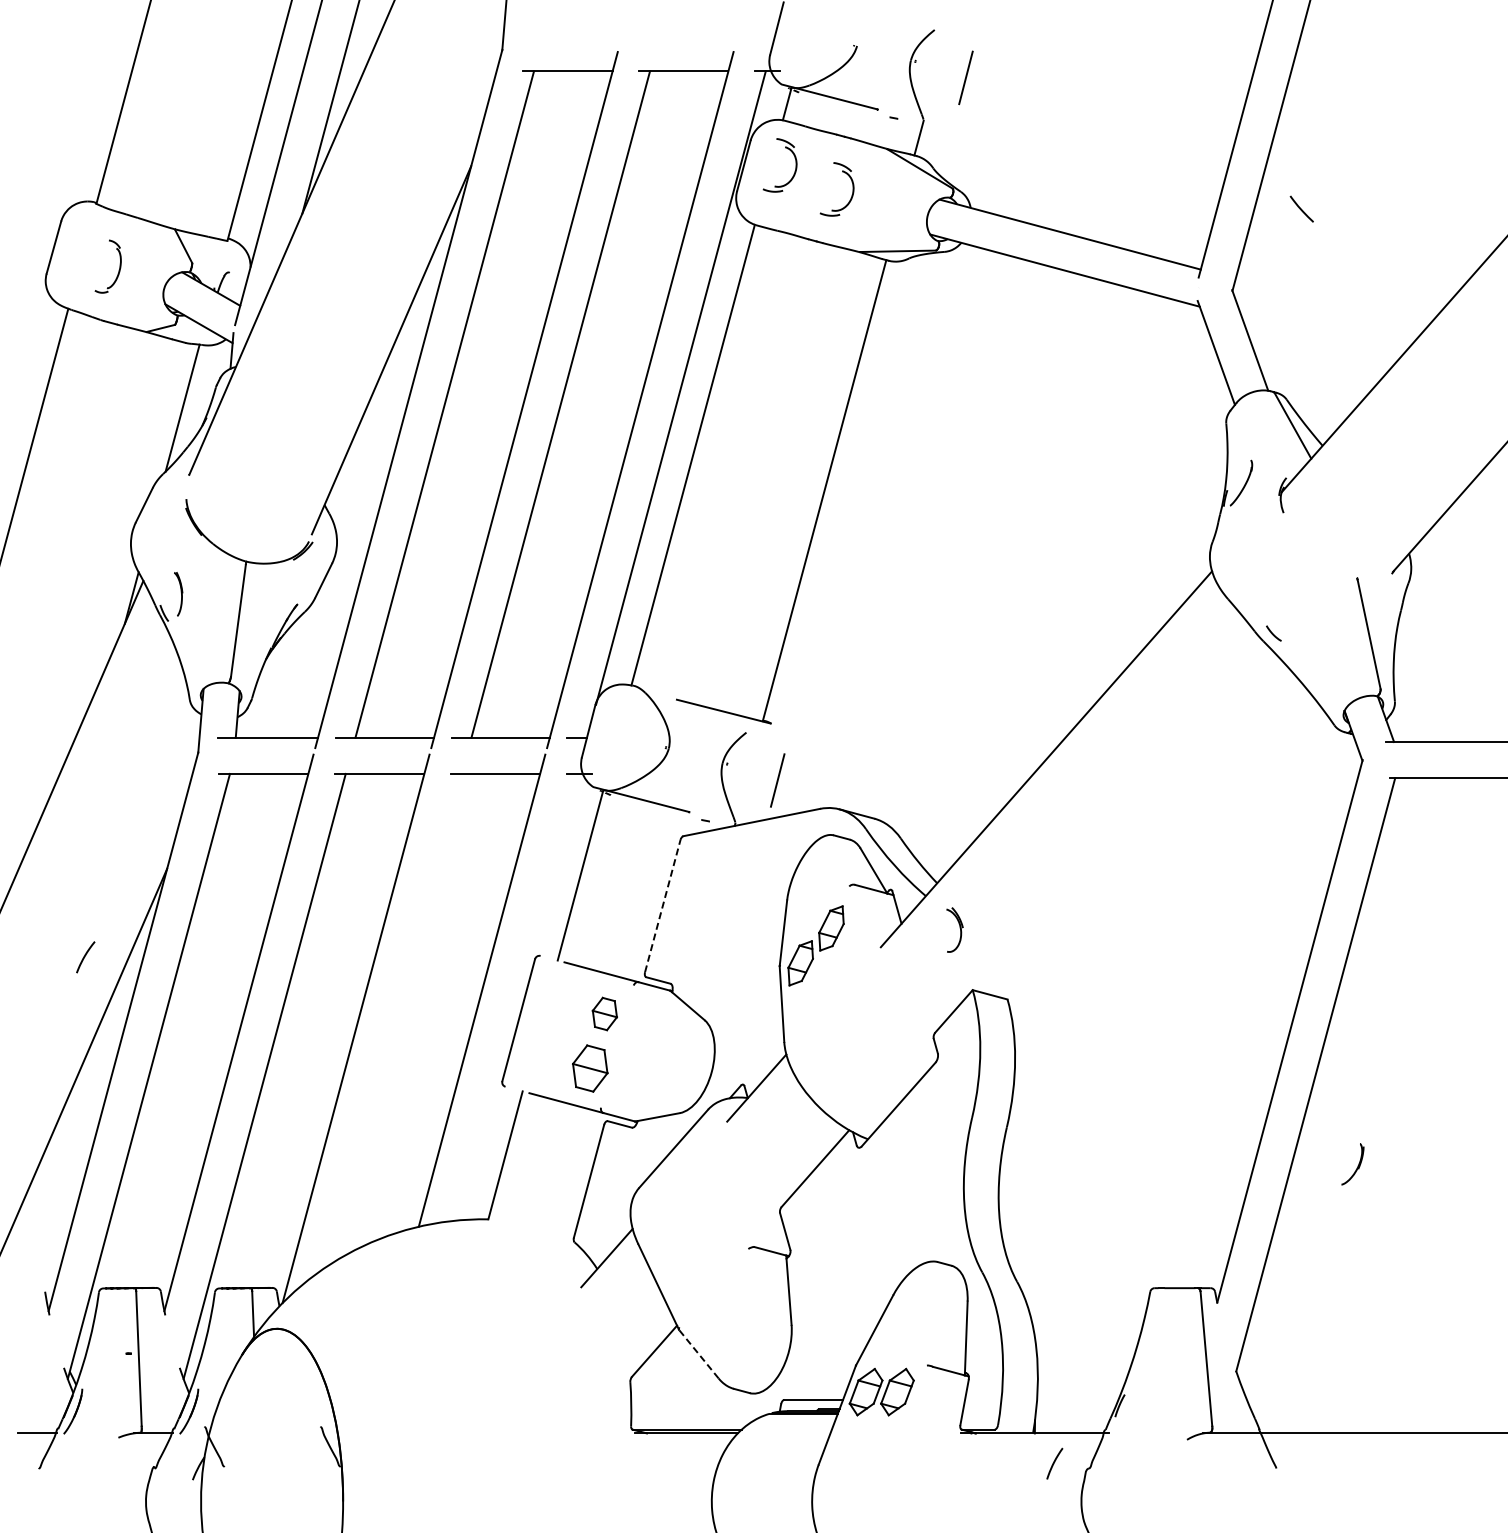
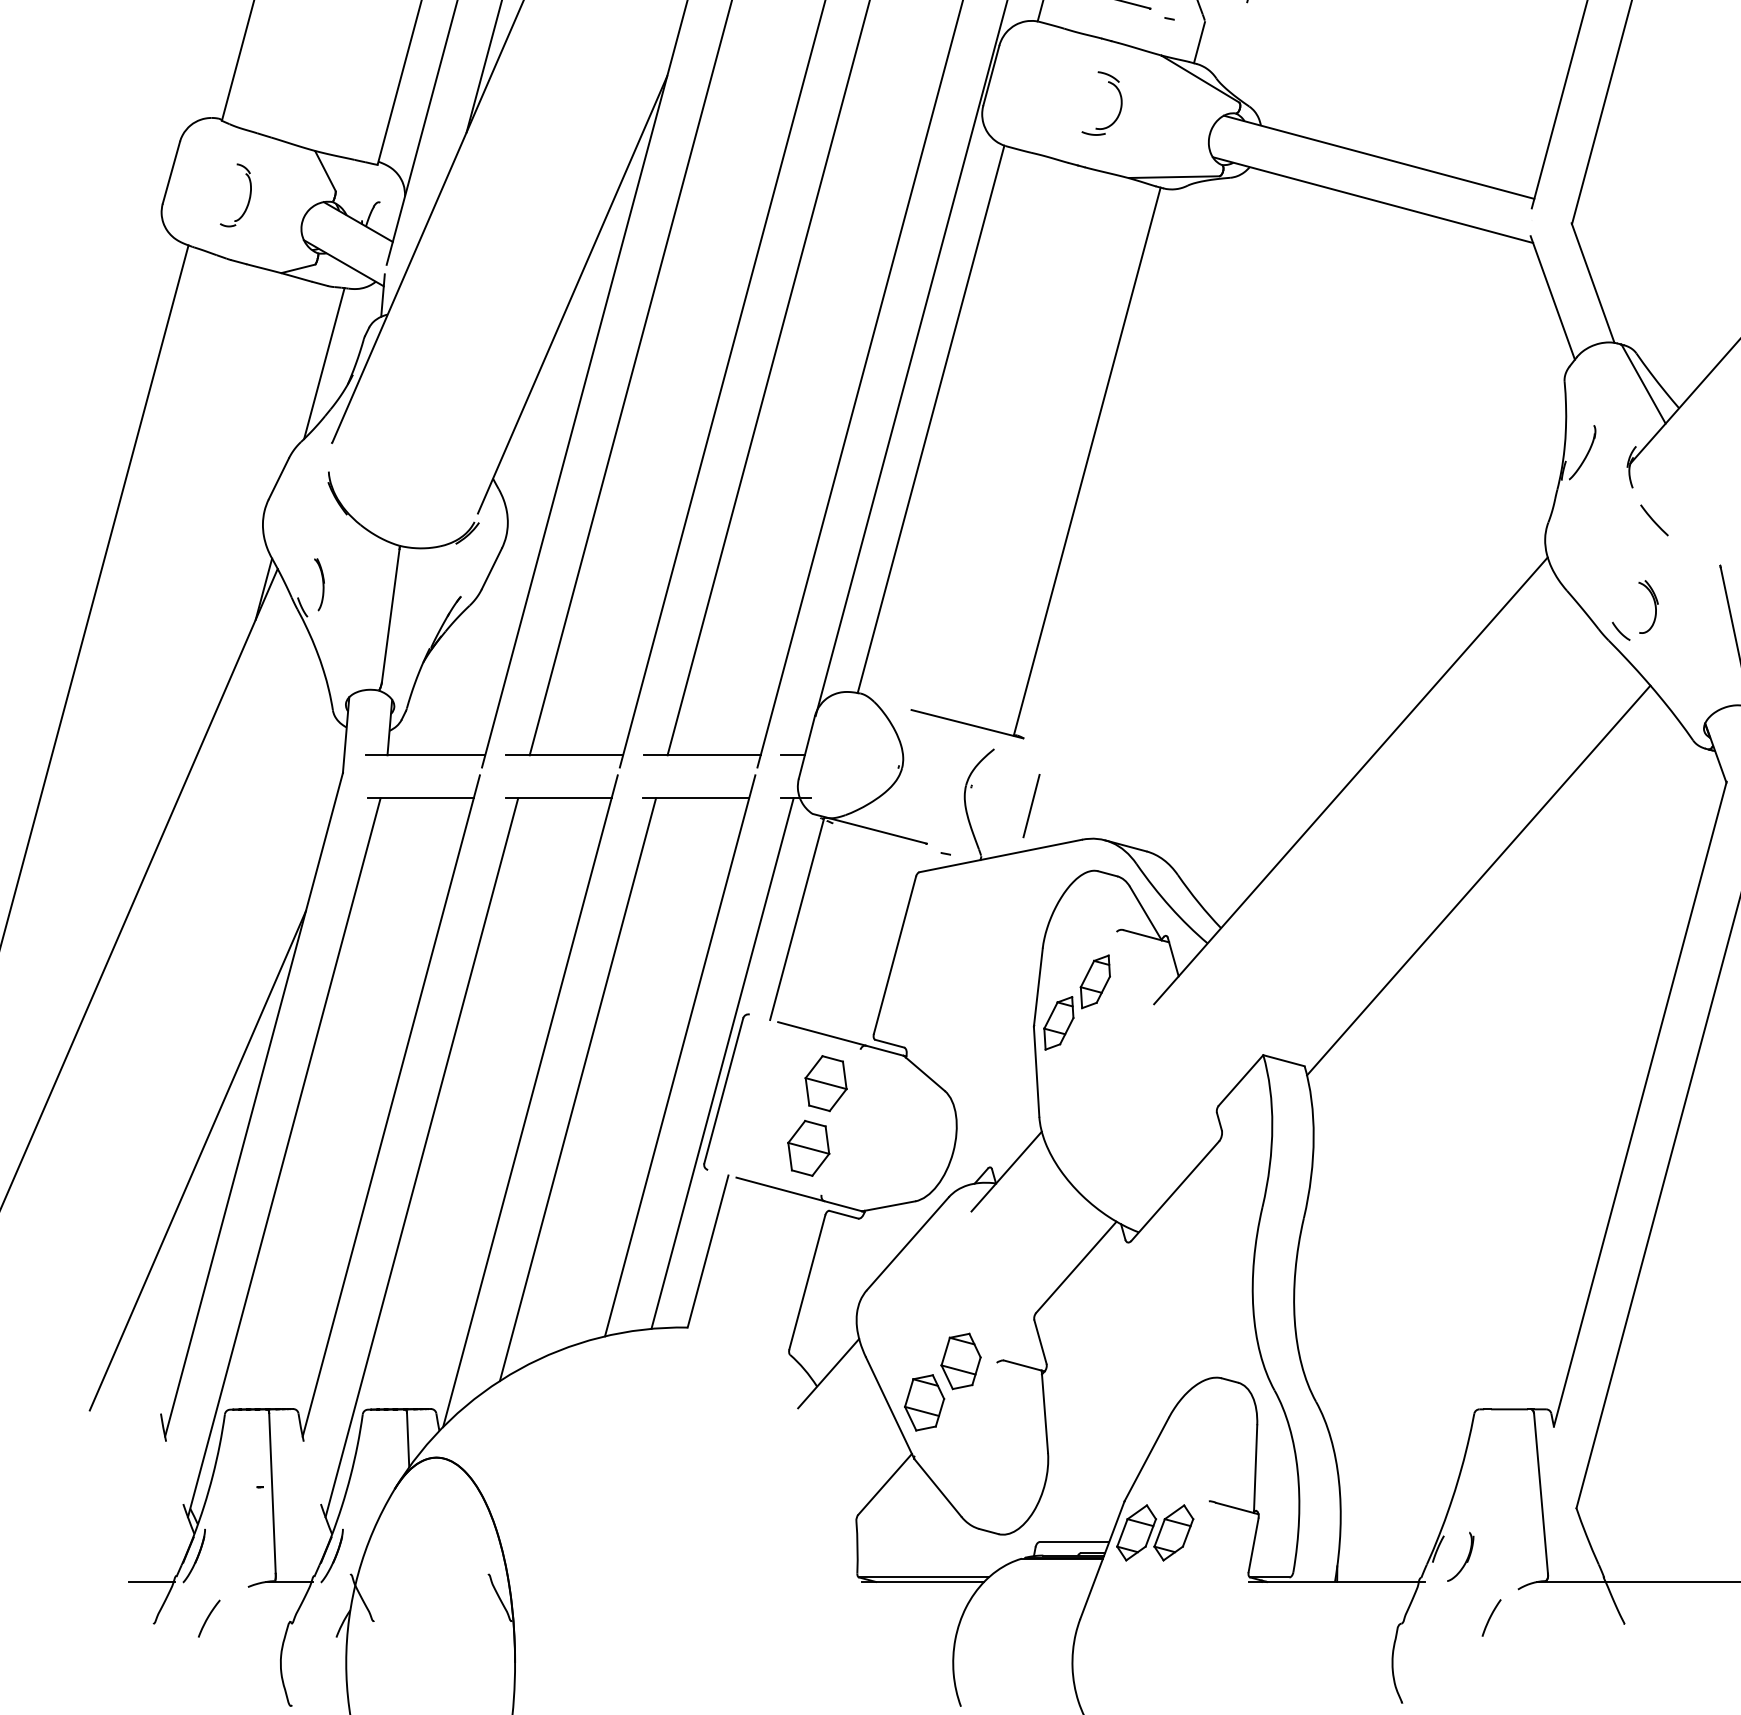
part: (795, 165) -> (1052, 75), removed
line: (1301, 208) -> (1654, 519), moved
line: (1153, 843) -> (1478, 880), added
line: (662, 905) -> (894, 954), dashed -> solid
part: (954, 929) -> (1648, 606), moved
curve: (85, 957) -> (208, 1618), moved
line: (517, 996) -> (722, 1062), added
part: (604, 1013) -> (825, 1082), size x1.43
line: (395, 1018) -> (577, 1088), added
part: (1352, 1164) -> (1460, 1557), moved
part: (702, 1264) -> (942, 1381), added
line: (698, 1353) -> (937, 1486), dashed -> solid
curve: (1054, 1463) -> (1491, 1617), moved

